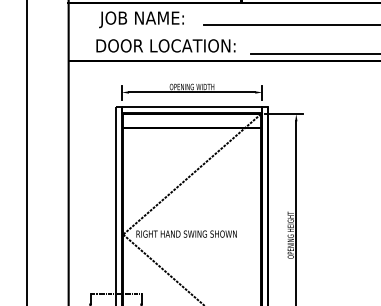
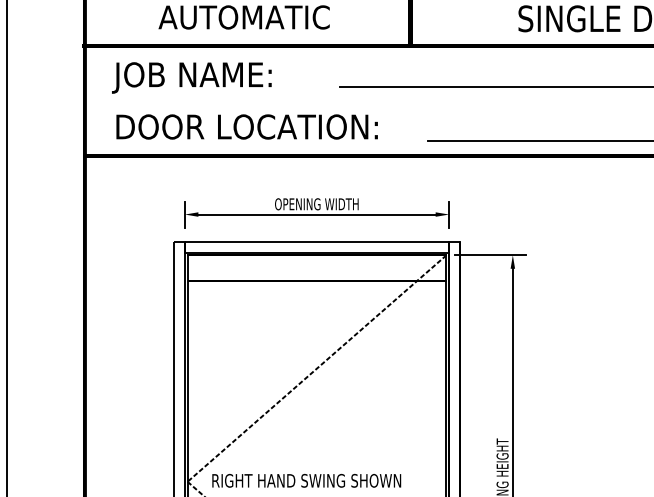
text: (141, 19) -> (191, 77), moved
text: (165, 45) -> (246, 126), moved

